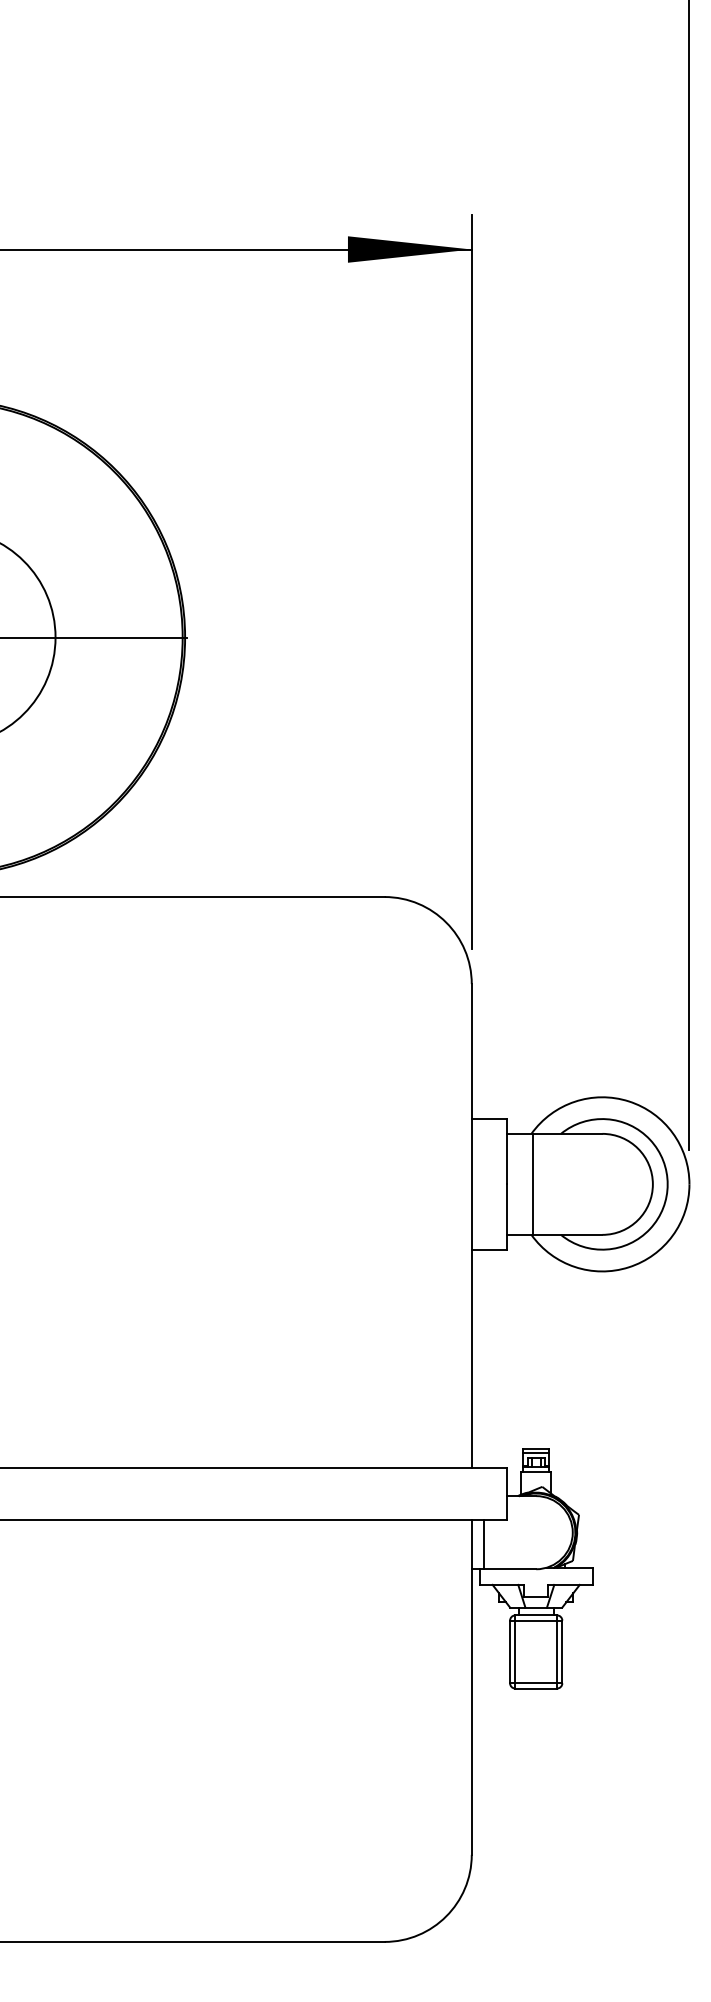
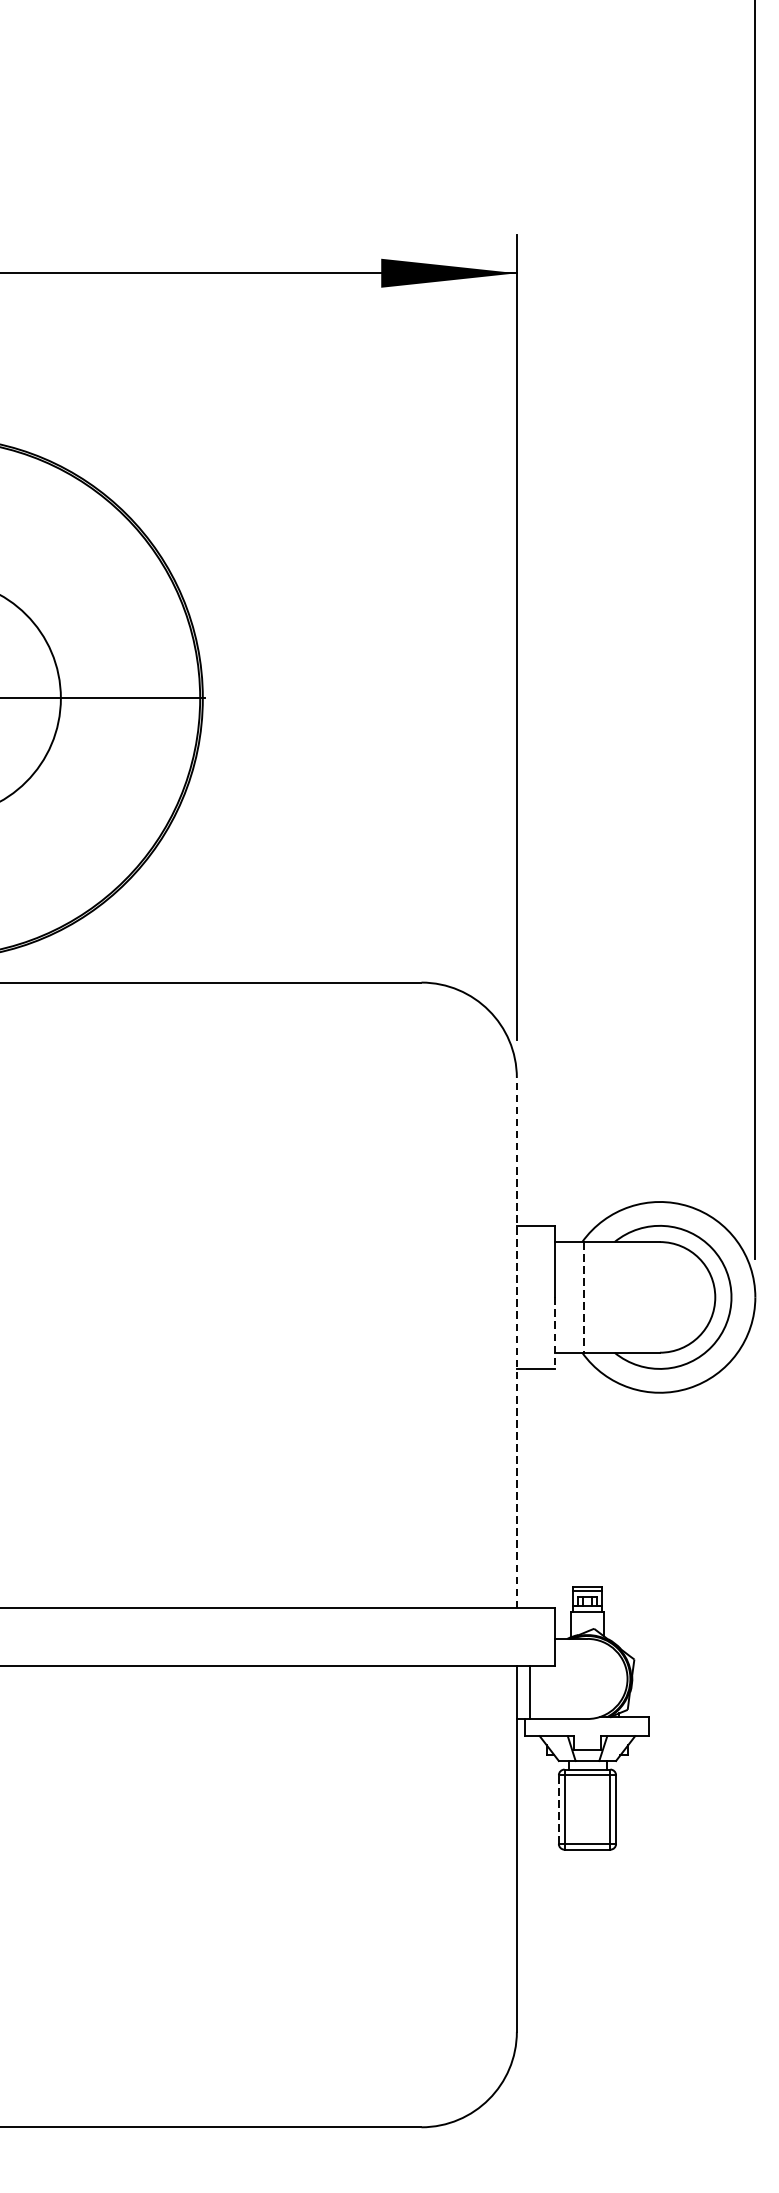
line: (532, 1184) -> (583, 1297), solid -> dashed
line: (506, 1217) -> (554, 1333), solid -> dashed
line: (471, 1225) -> (516, 1342), solid -> dashed
line: (510, 1651) -> (559, 1809), solid -> dashed

